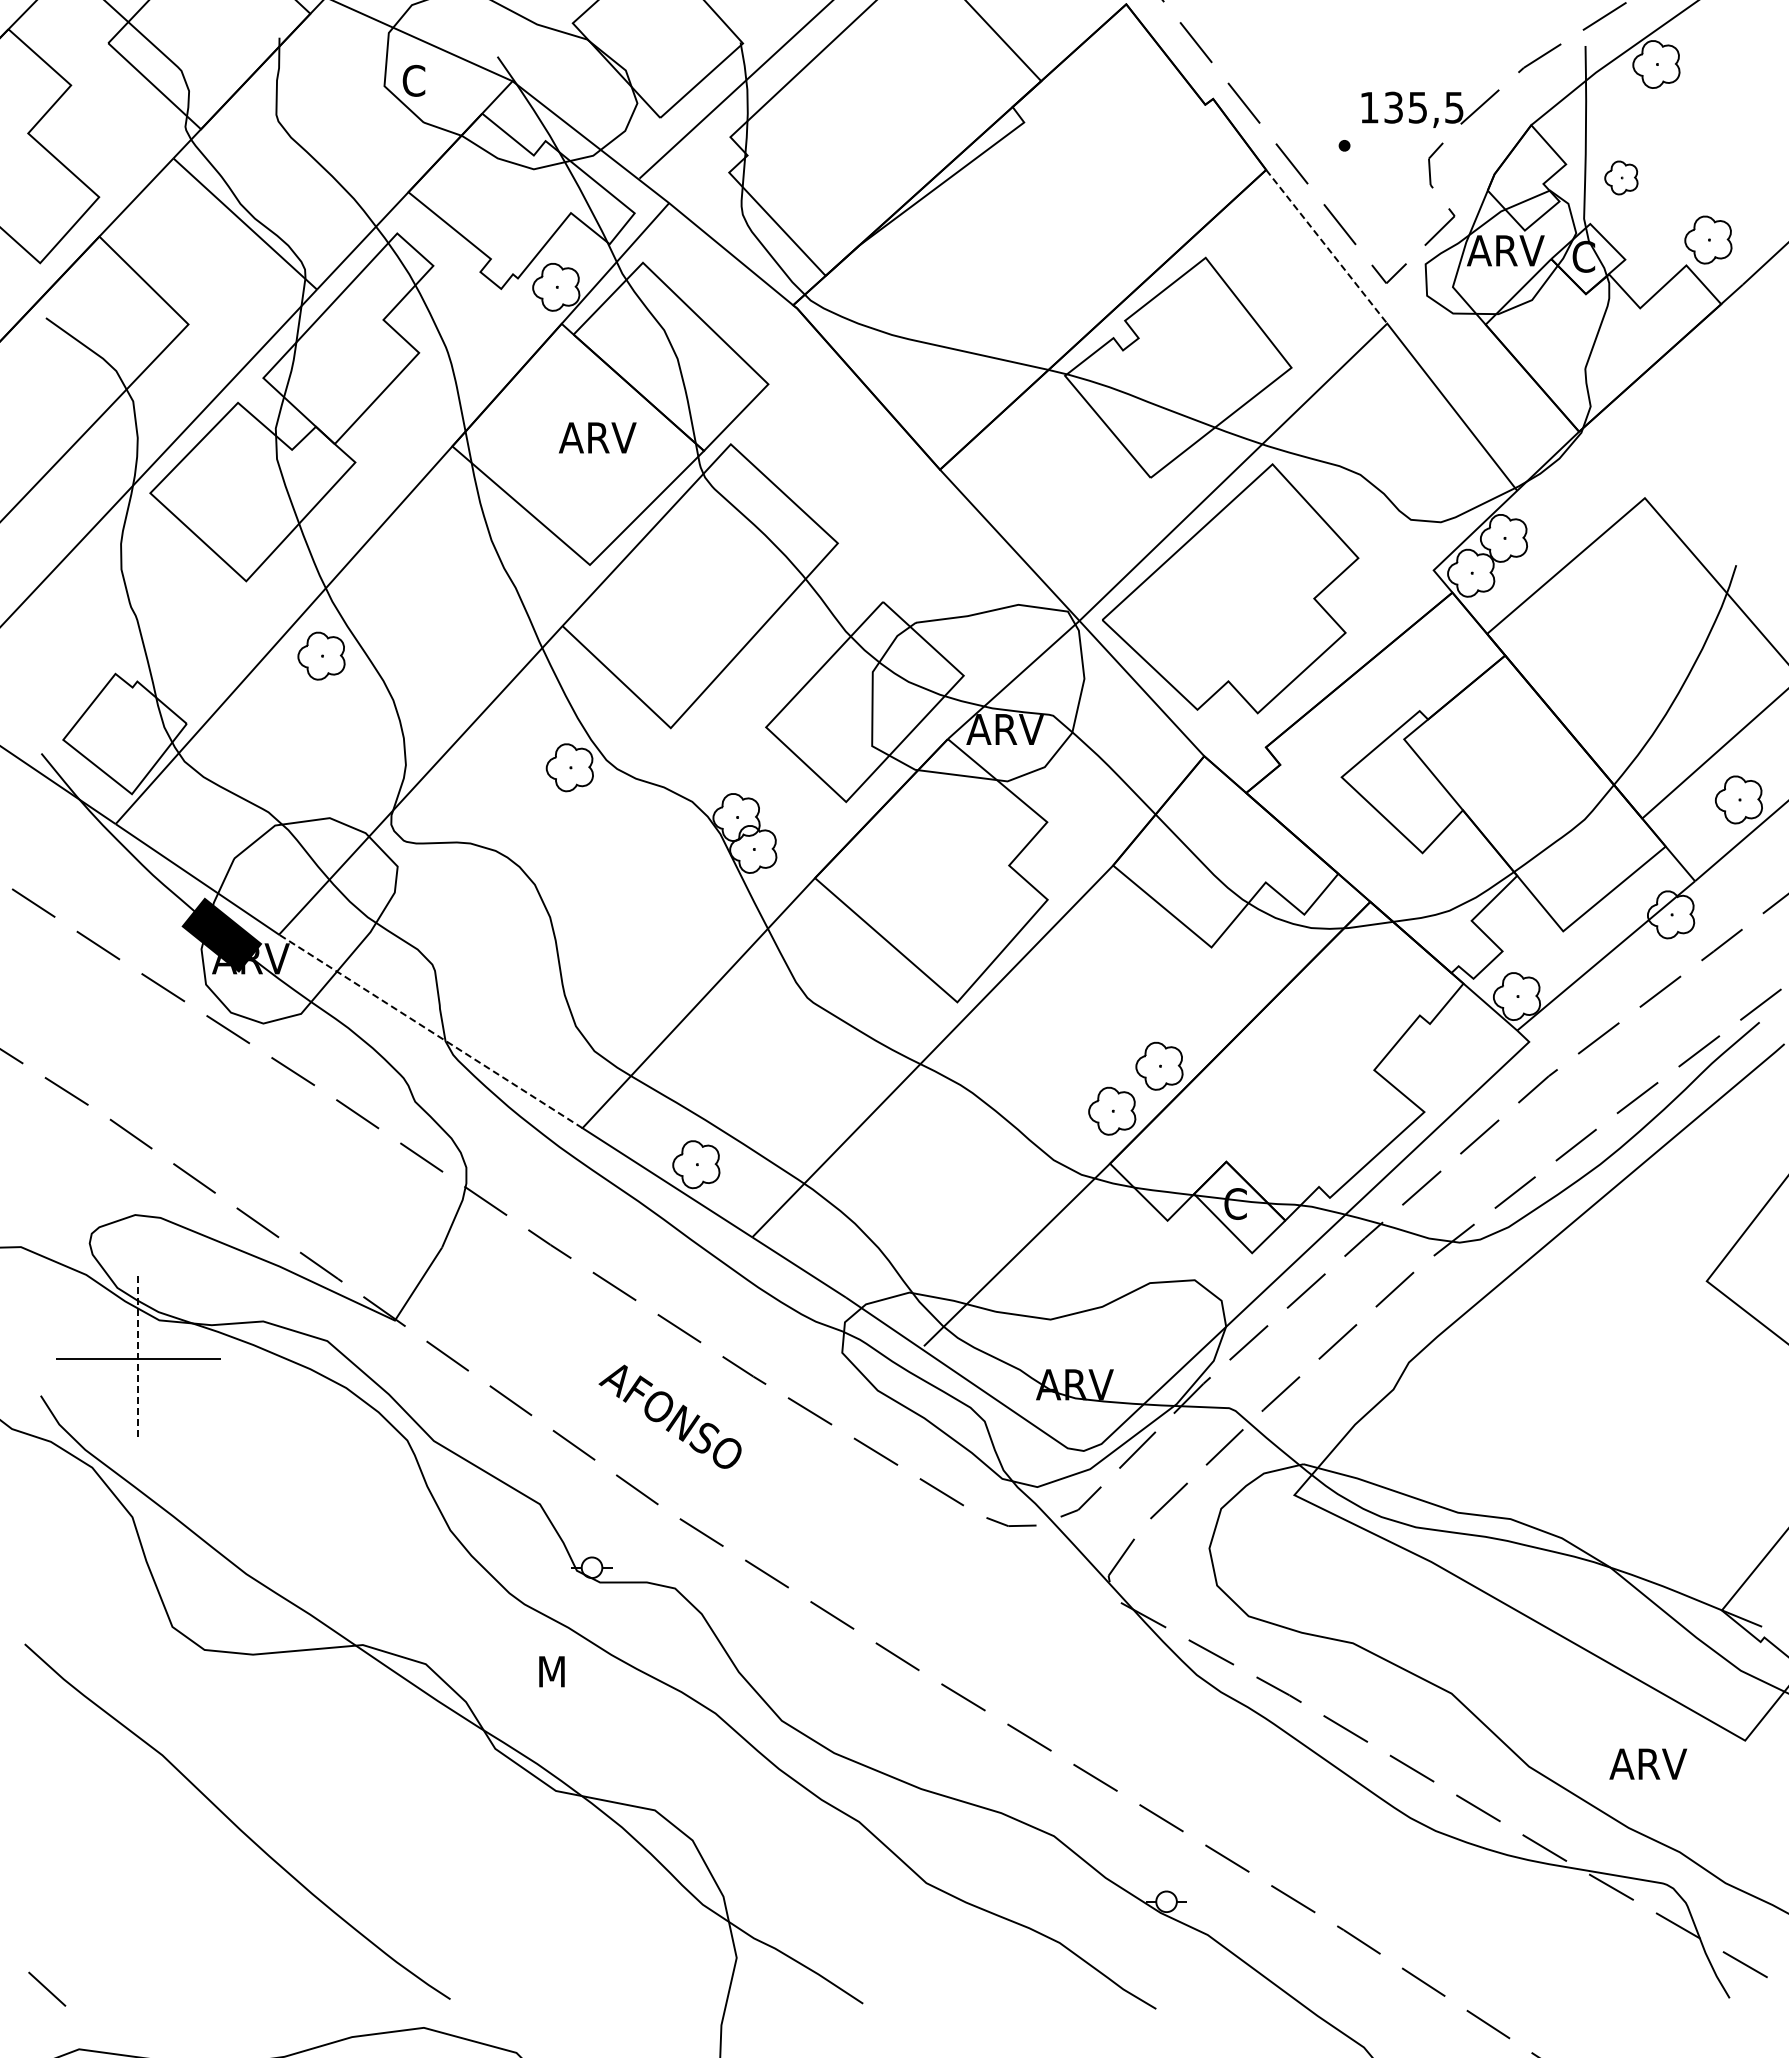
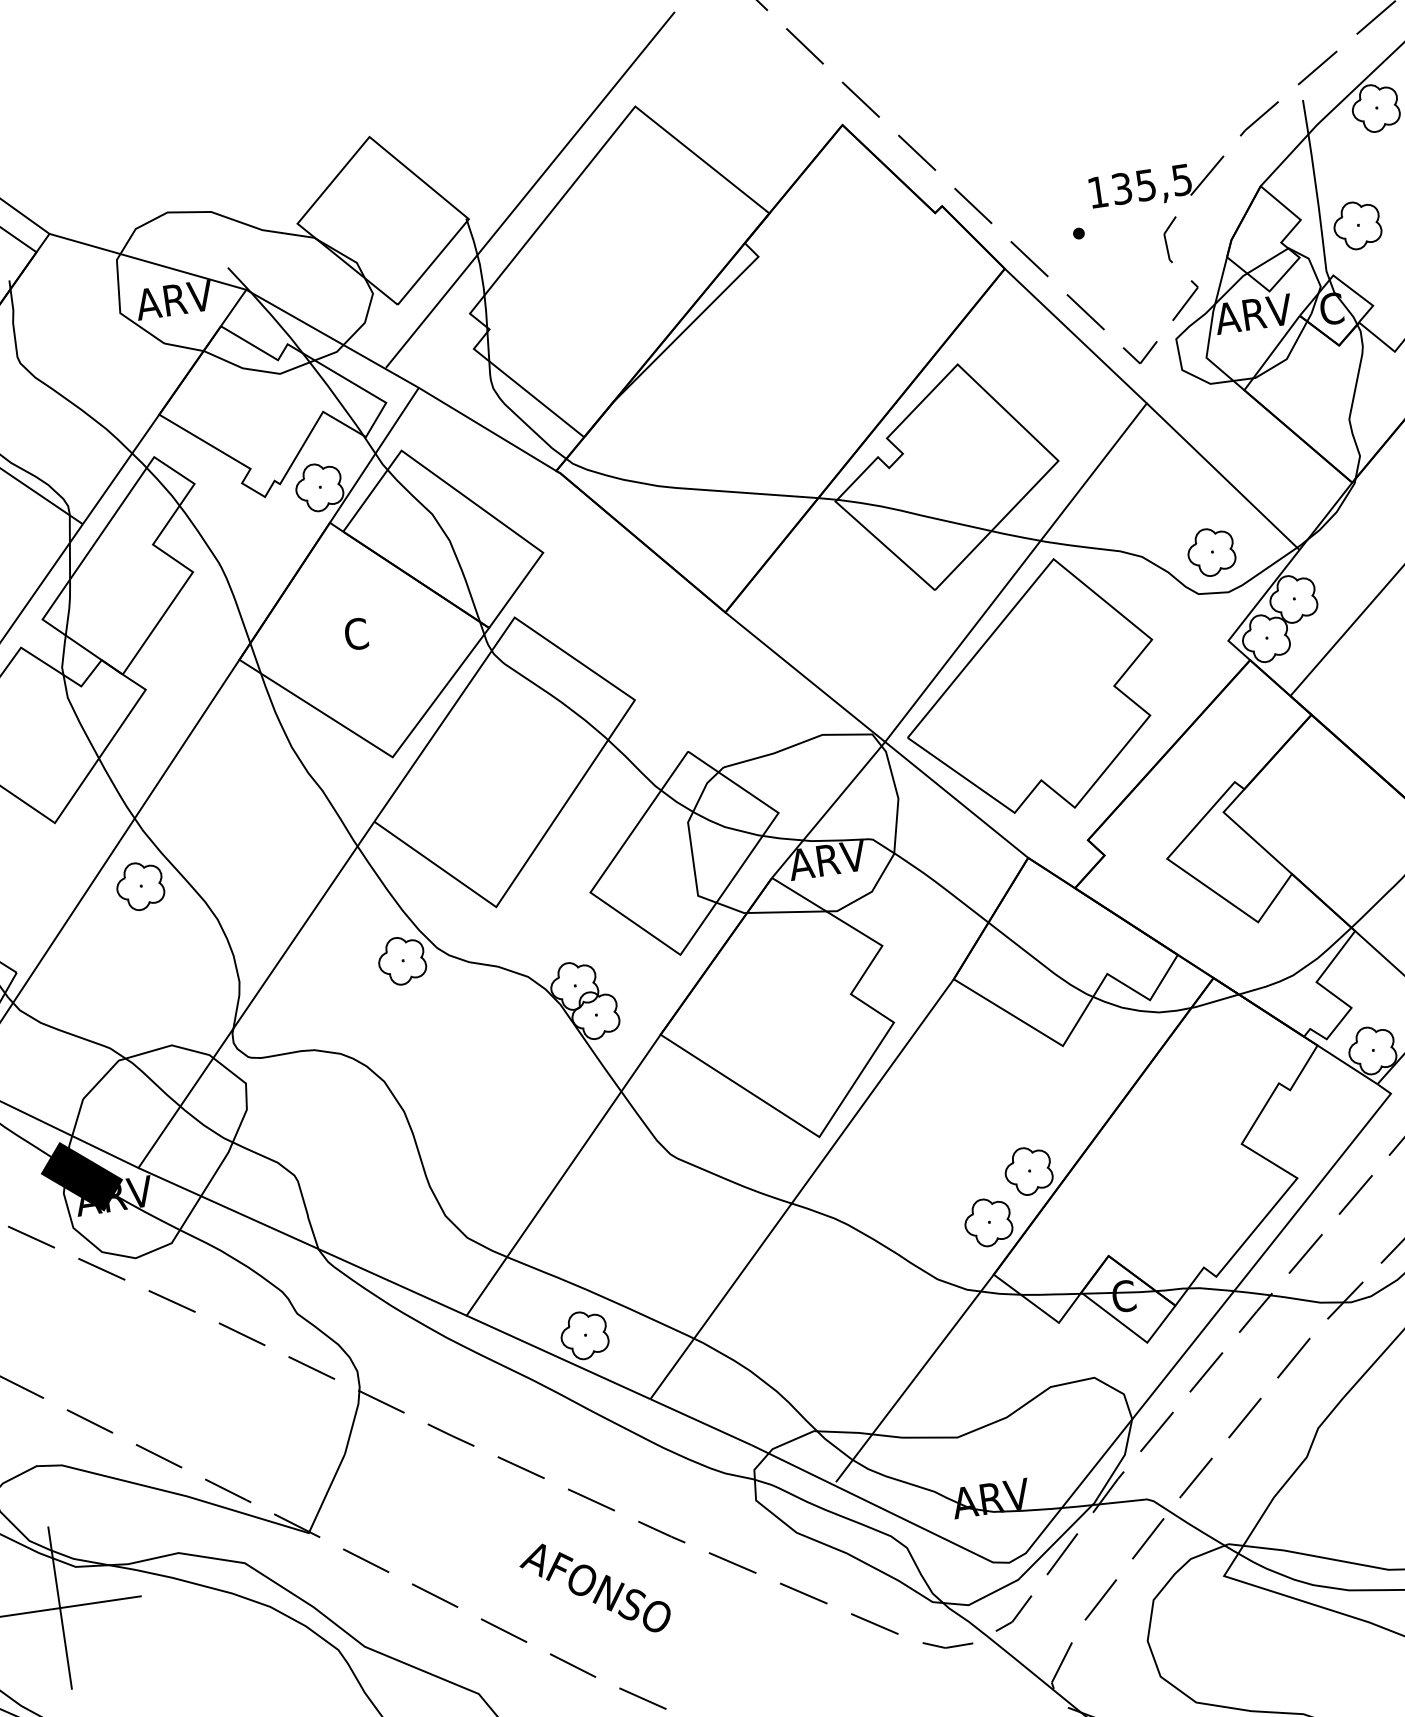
text: (439, 80) -> (173, 299), C -> ARV
part: (1621, 177) -> (1357, 224), size x1.43
line: (1326, 246) -> (1075, 335), dashed -> solid
text: (597, 437) -> (381, 630), ARV -> C
part: (1429, 479) -> (1211, 551), added
line: (430, 1031) -> (302, 1241), dashed -> solid
line: (138, 1359) -> (60, 1608), dashed -> solid

